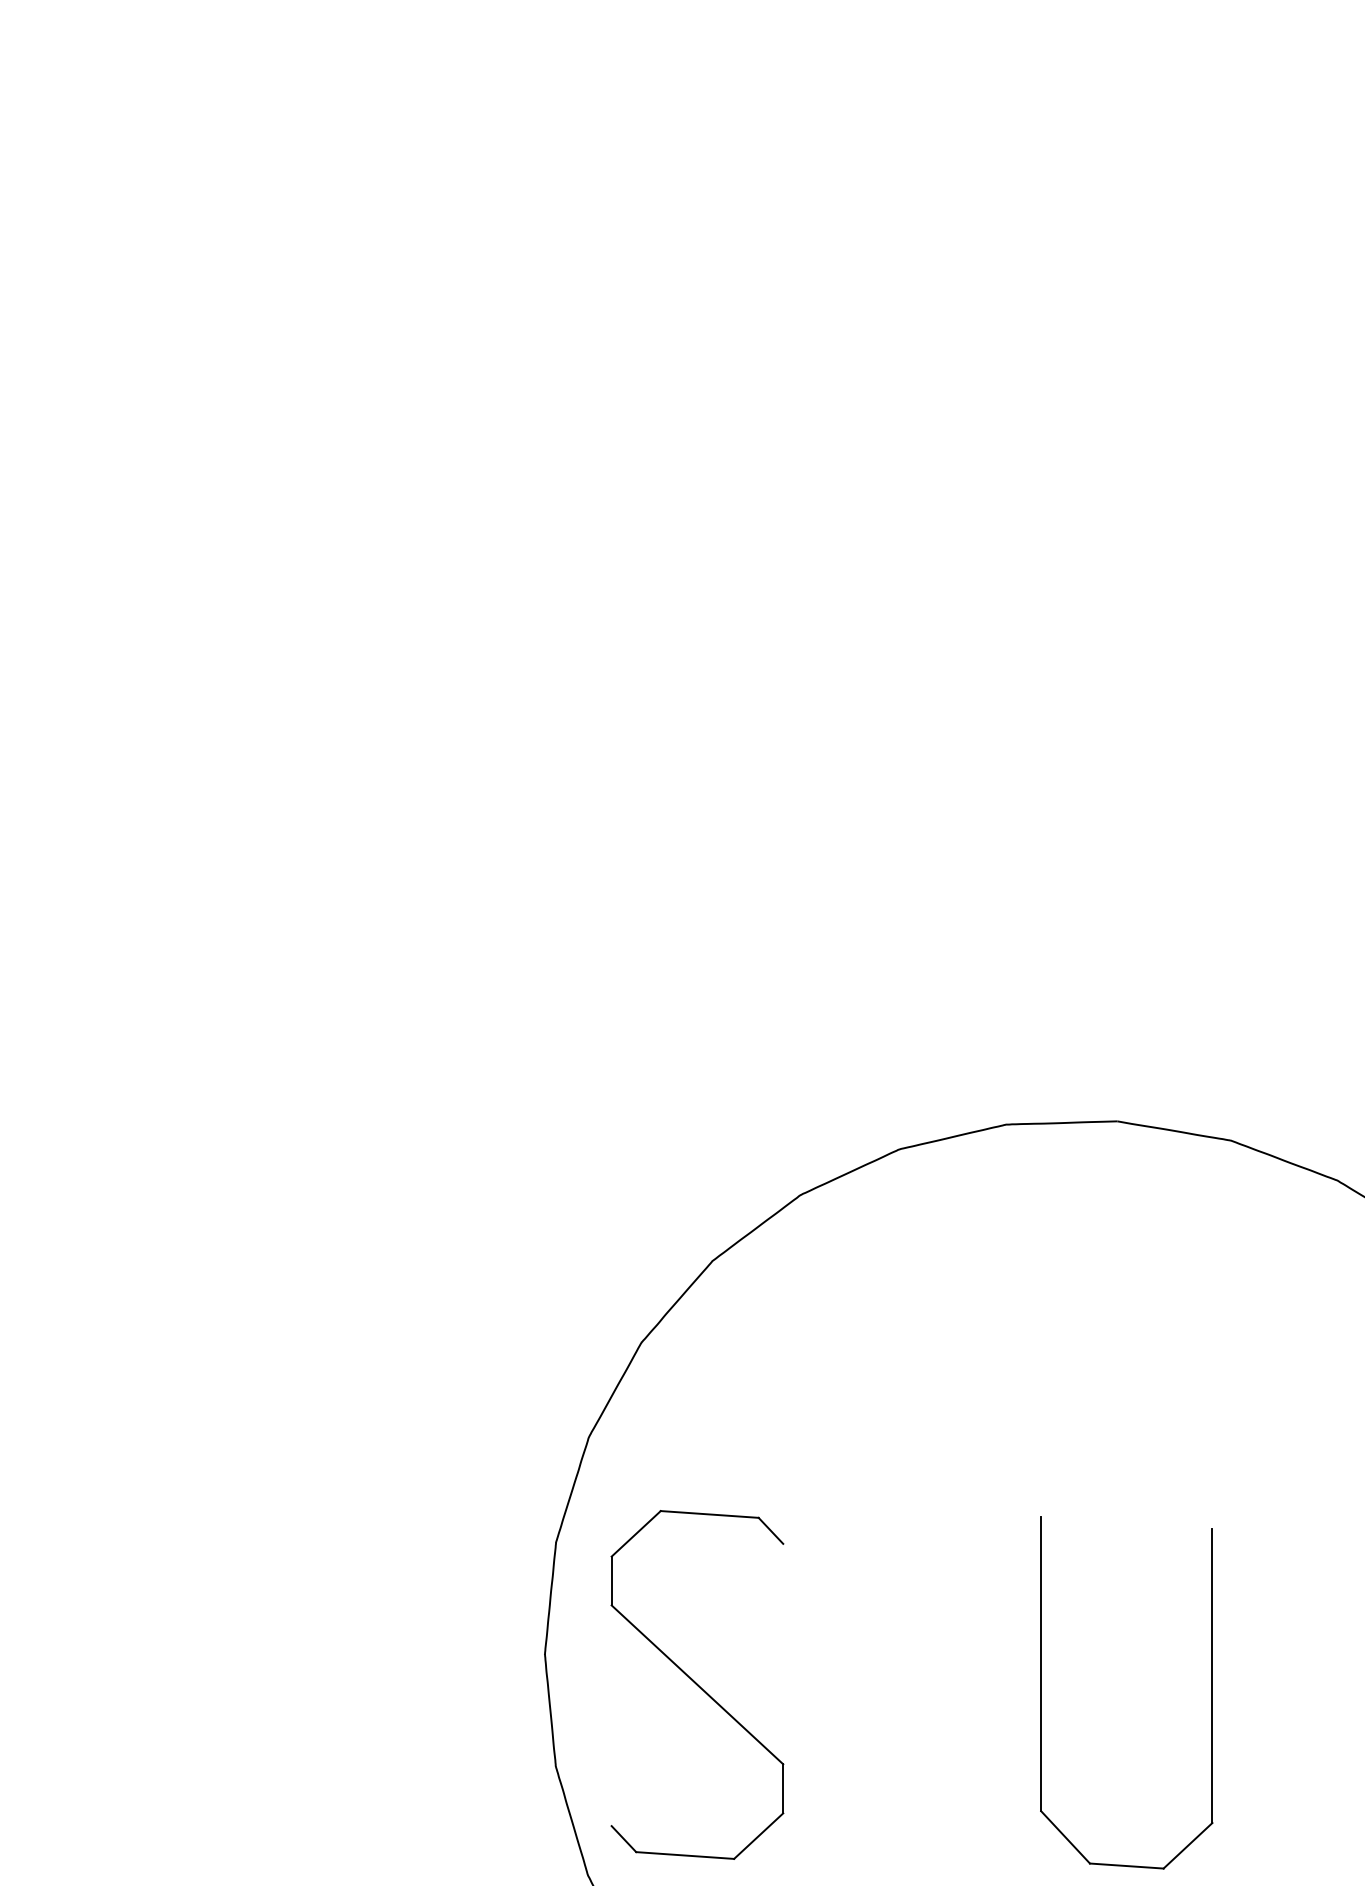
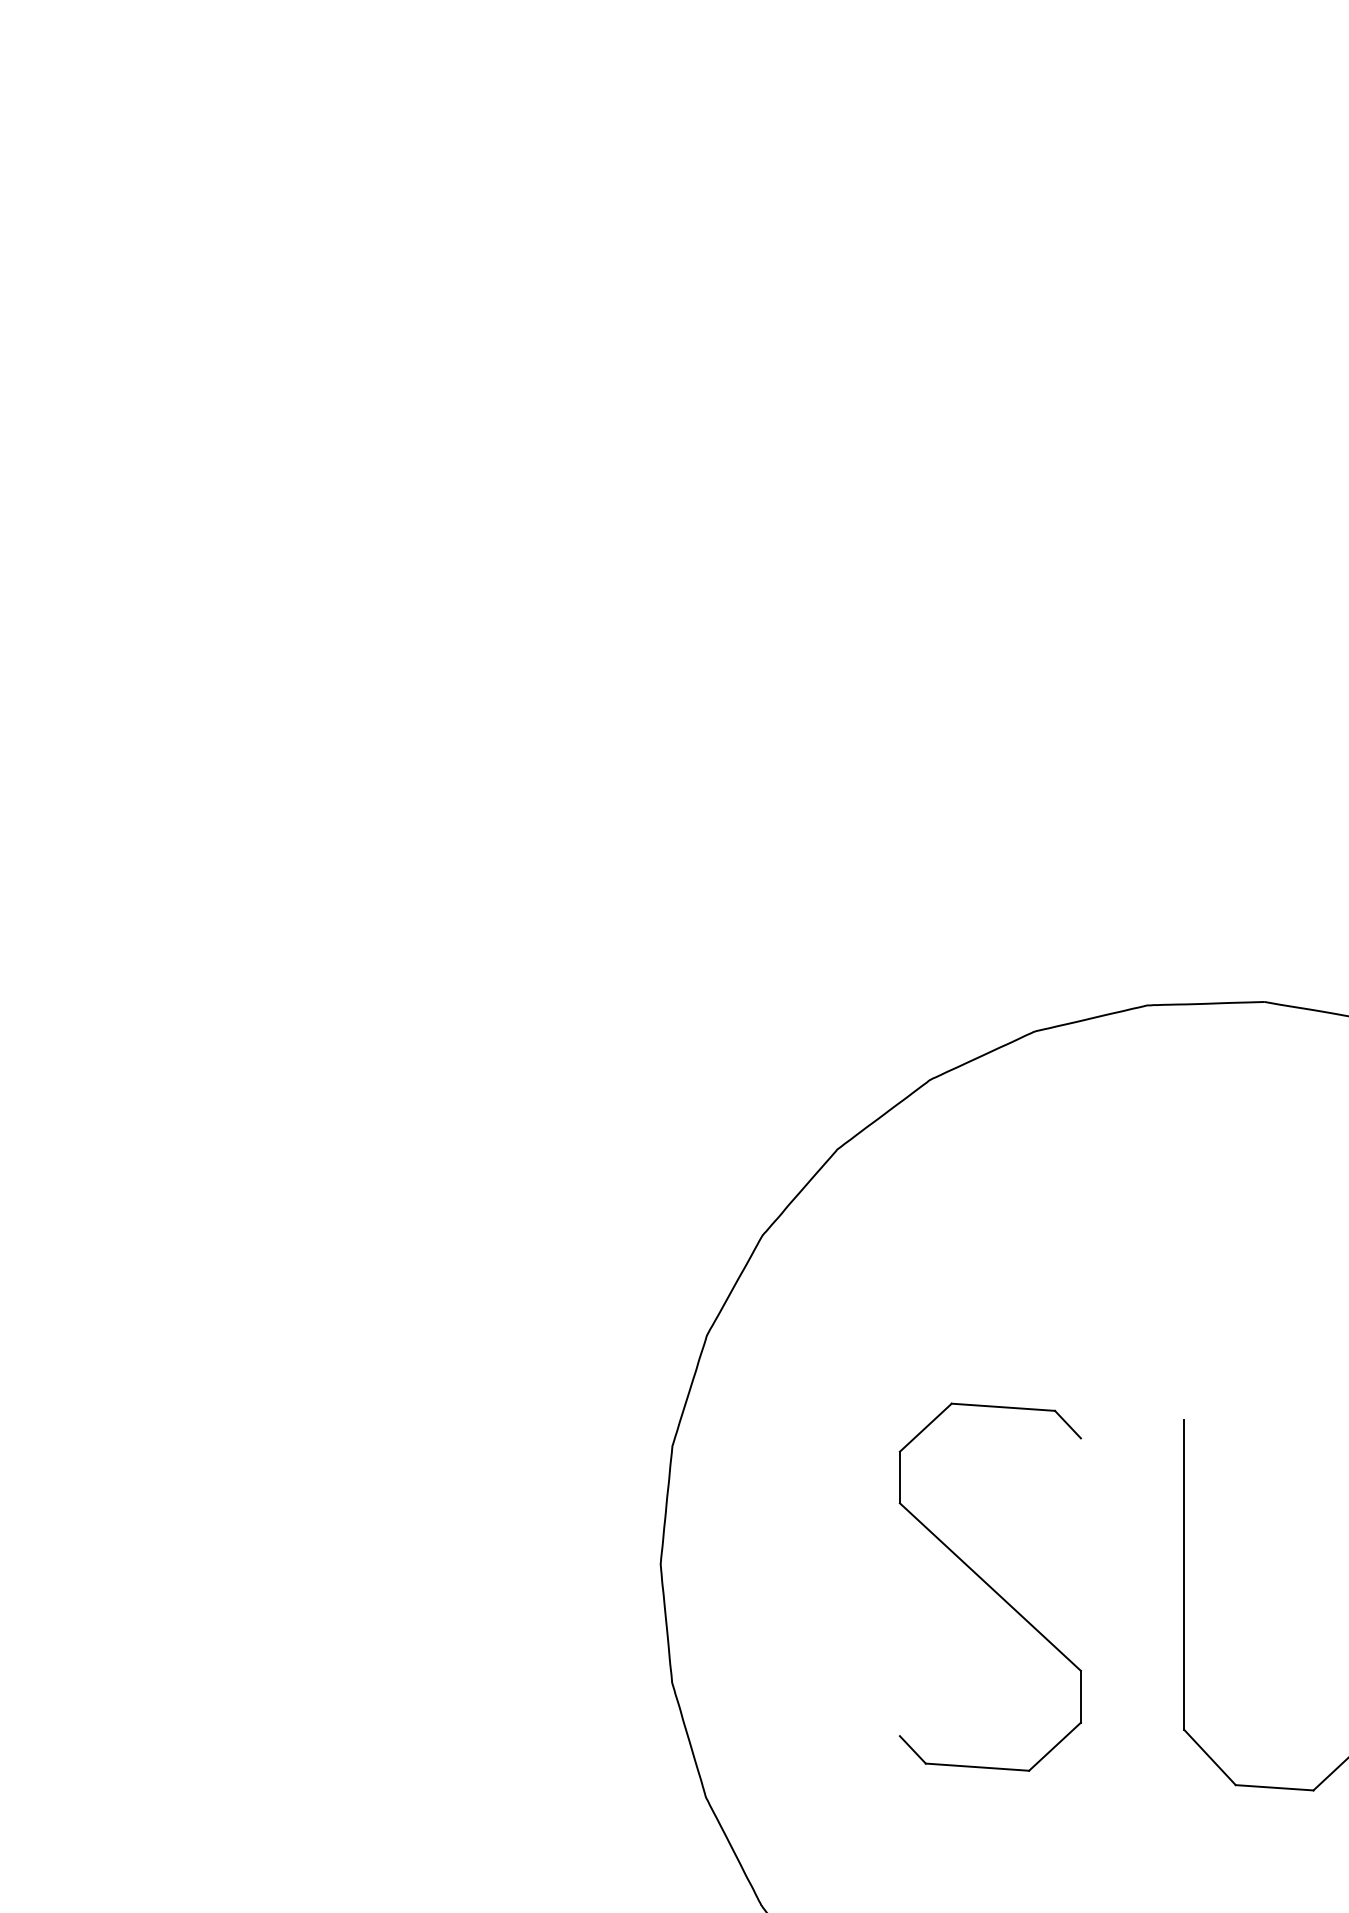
part: (697, 1684) -> (990, 1586), moved

